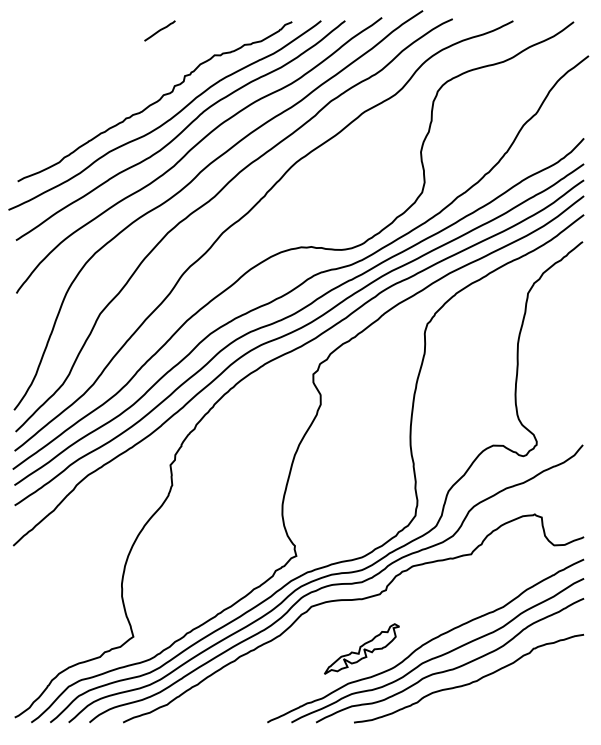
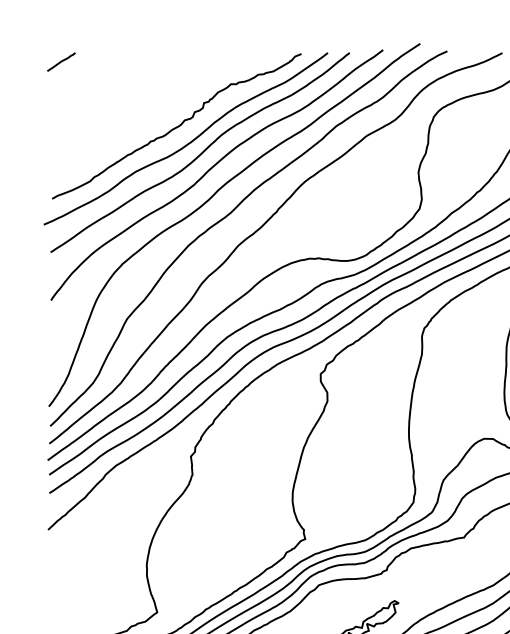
line: (159, 30) -> (61, 61), moved

